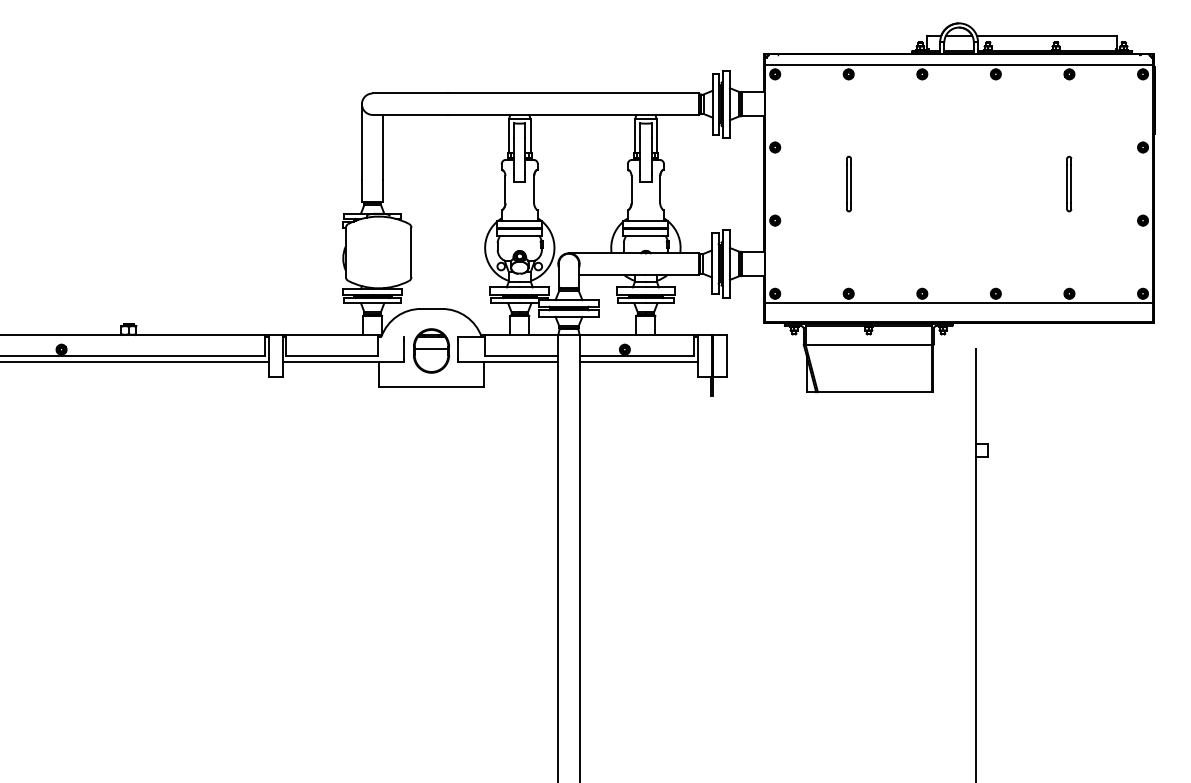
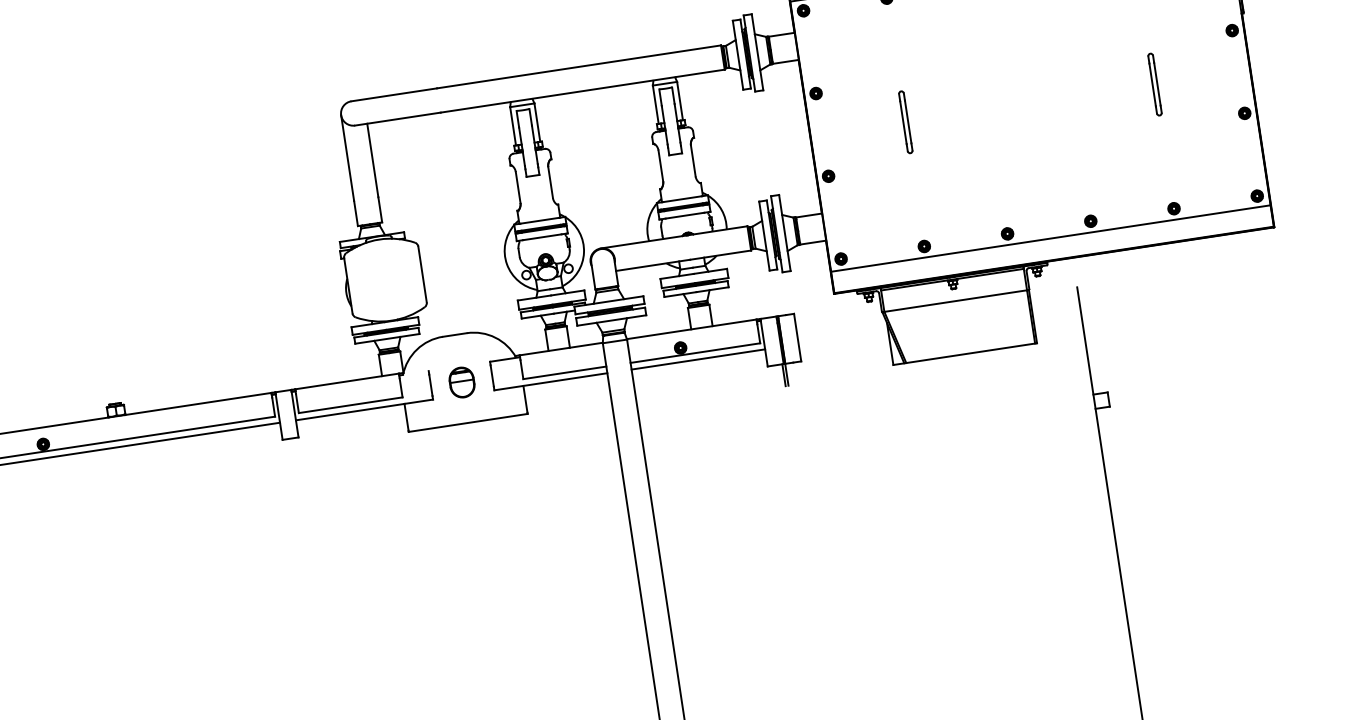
part: (431, 350) -> (461, 382), size x0.6

